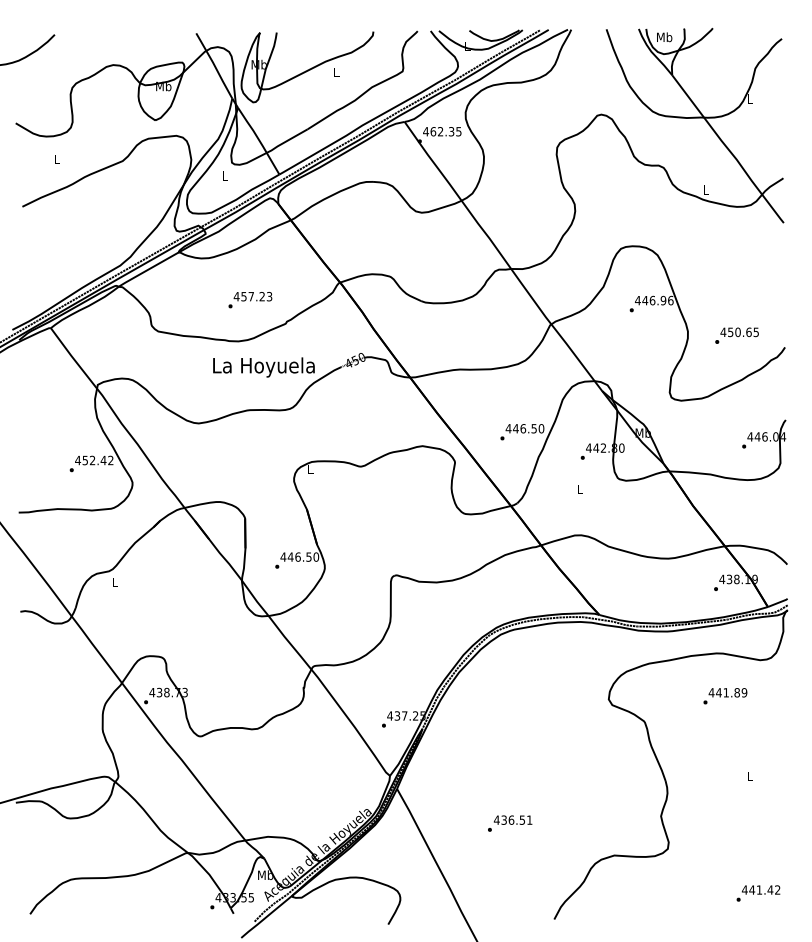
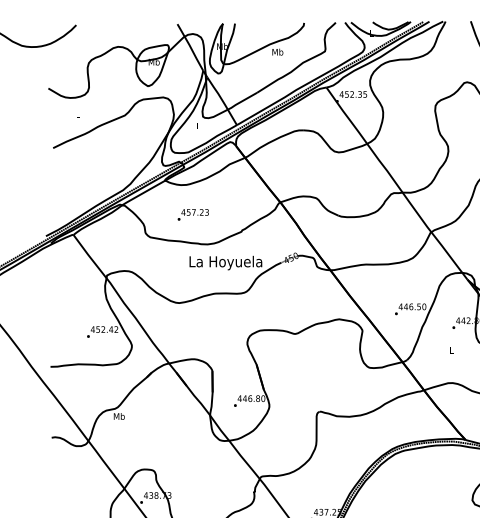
text: (336, 72) -> (277, 52), L -> Mb
text: (433, 131) -> (347, 94), 462.35 -> 452.35
text: (250, 300) -> (193, 215), moved
text: (308, 556) -> (257, 398), 446.50 -> 446.80
text: (114, 581) -> (119, 416), L -> Mb

